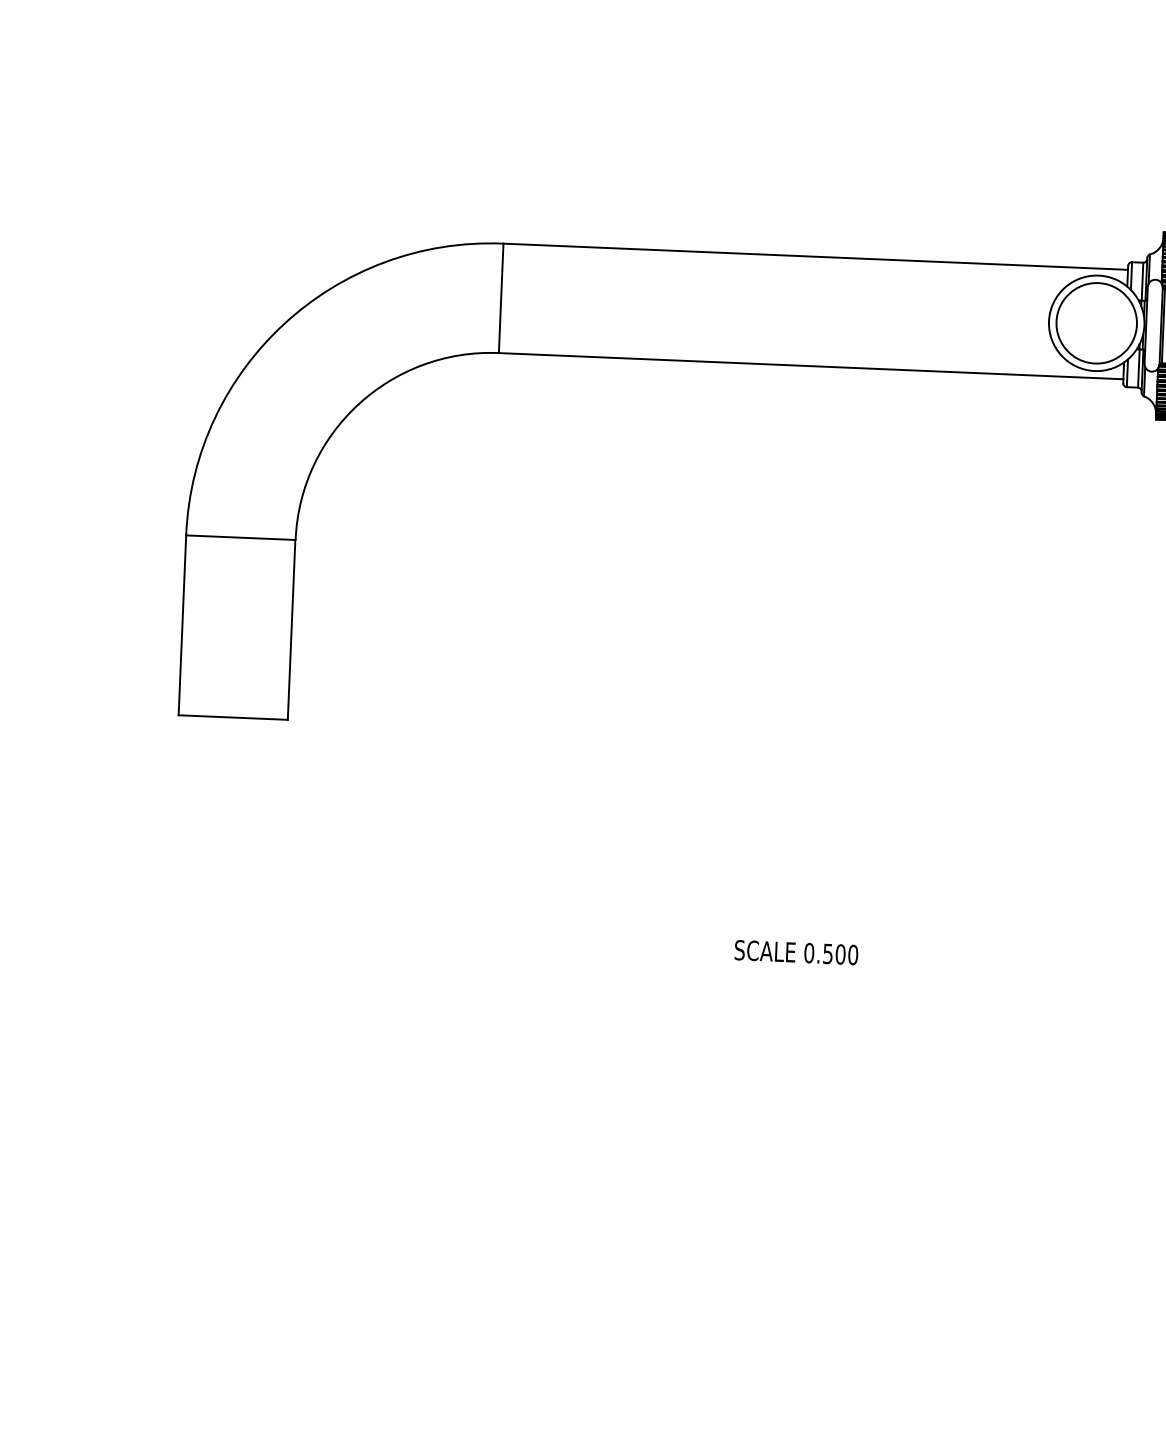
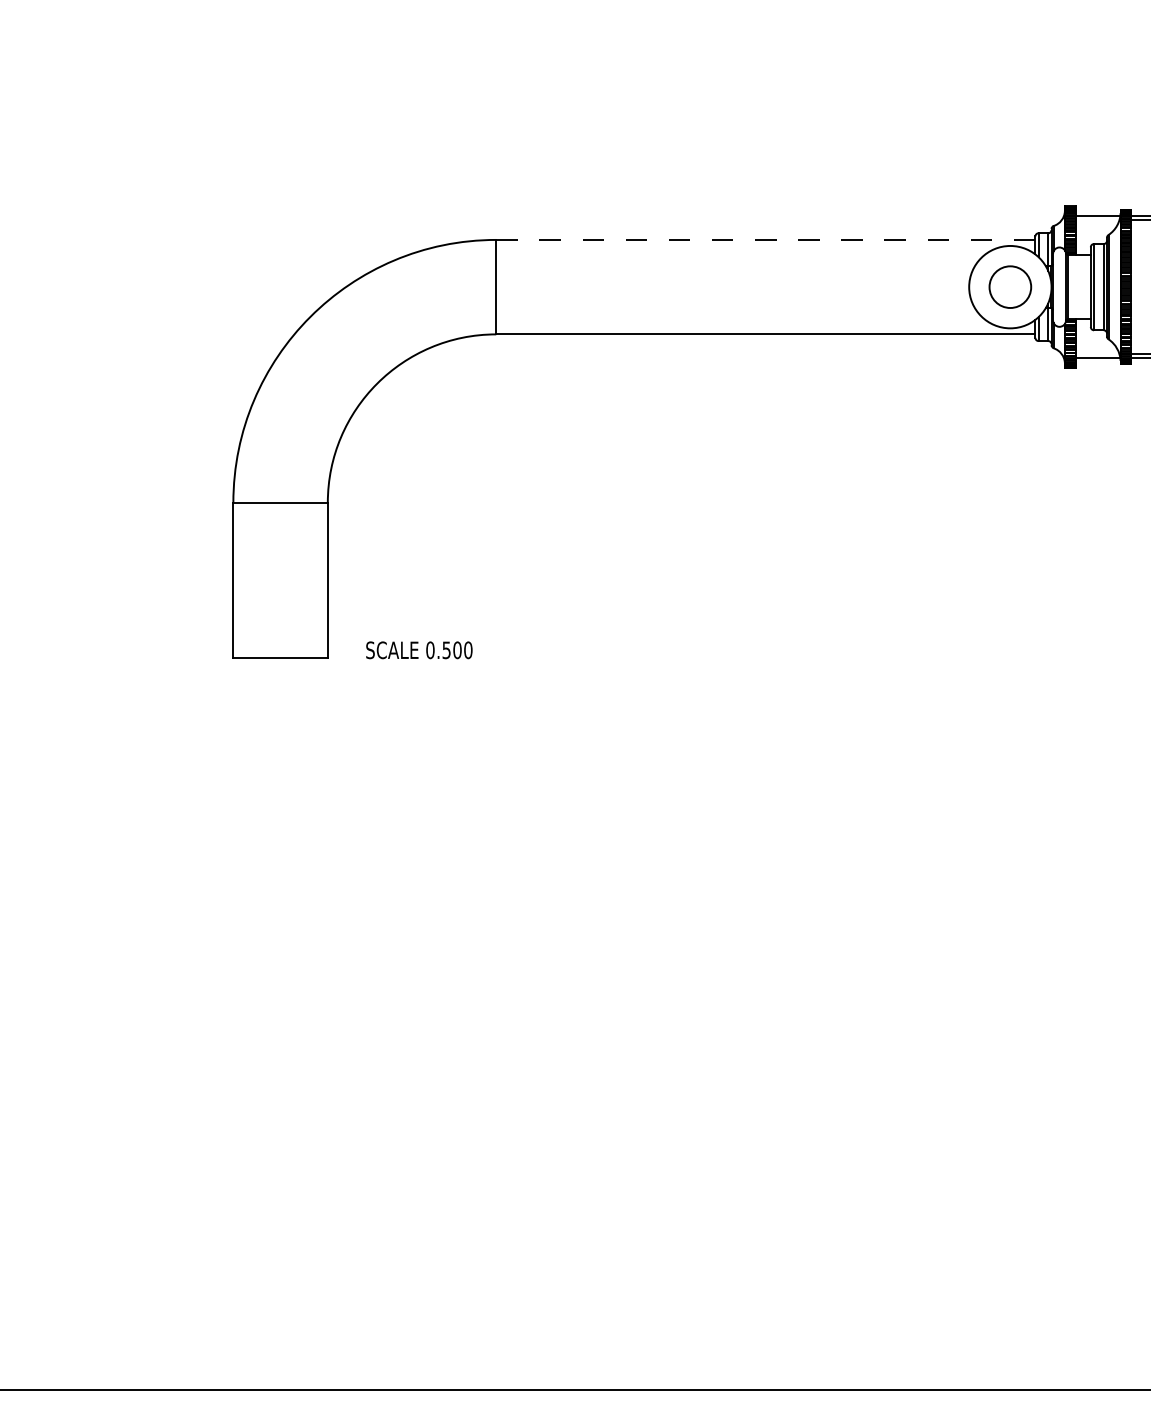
line: (815, 256) -> (765, 239), solid -> dashed
circle: (1096, 322) -> (1010, 286), size x0.6
text: (796, 952) -> (419, 650), moved

